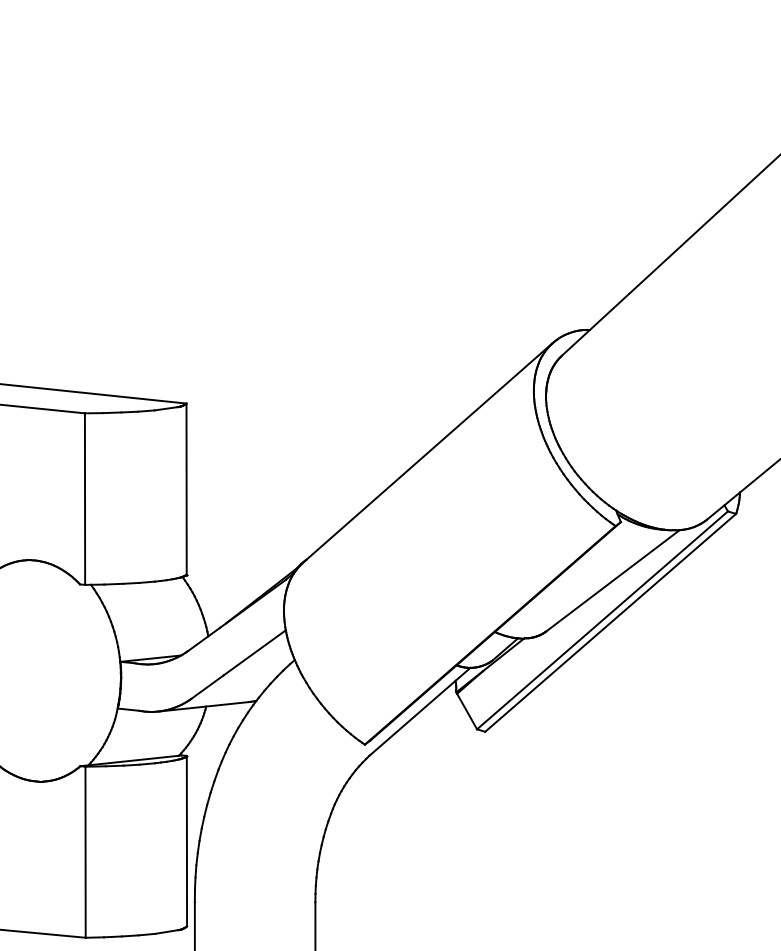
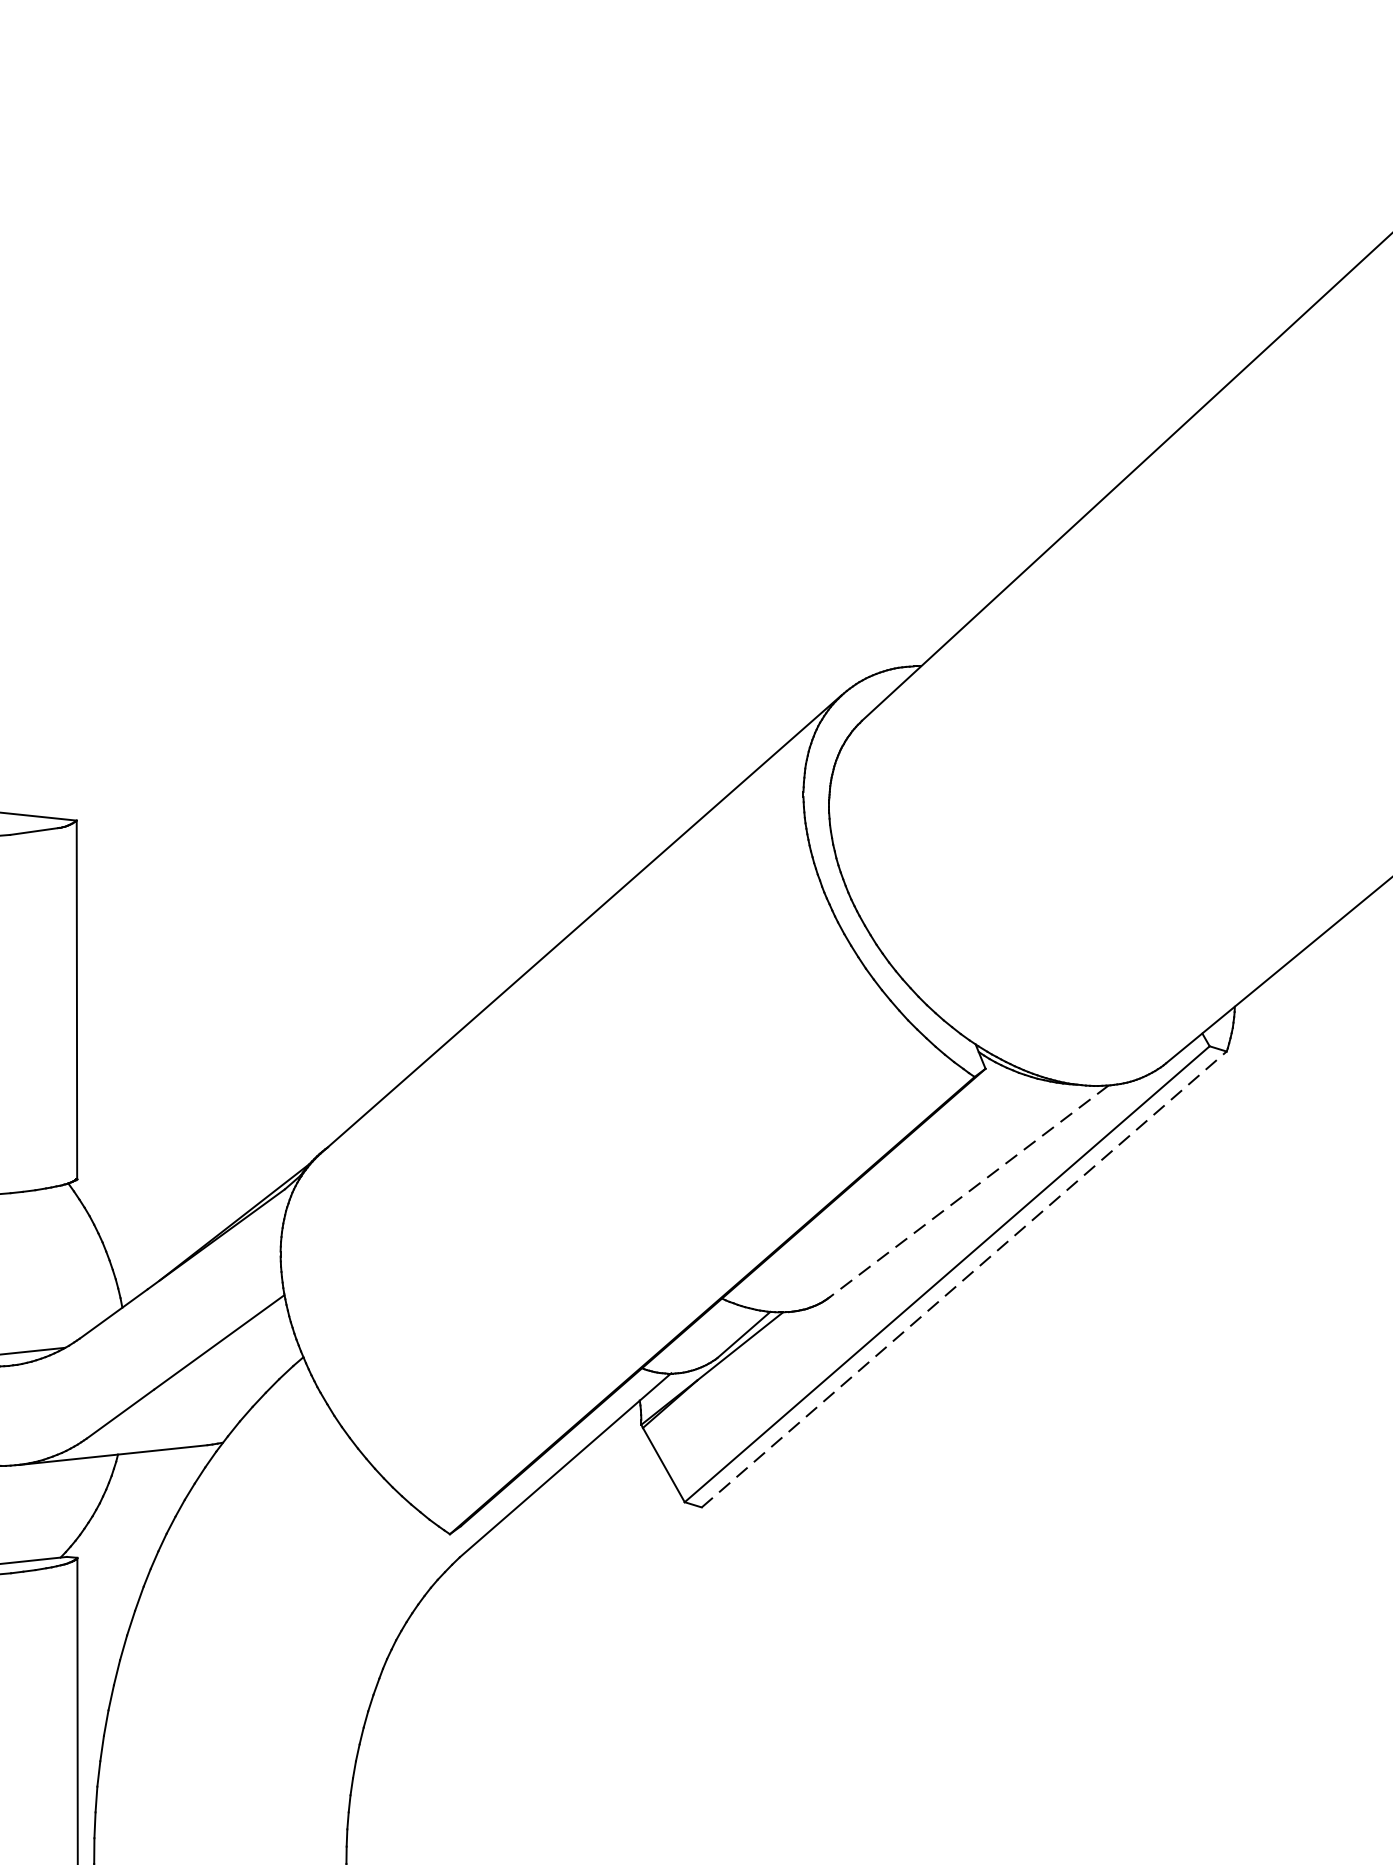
line: (613, 580) -> (970, 1190), solid -> dashed
line: (611, 622) -> (965, 1278), solid -> dashed

